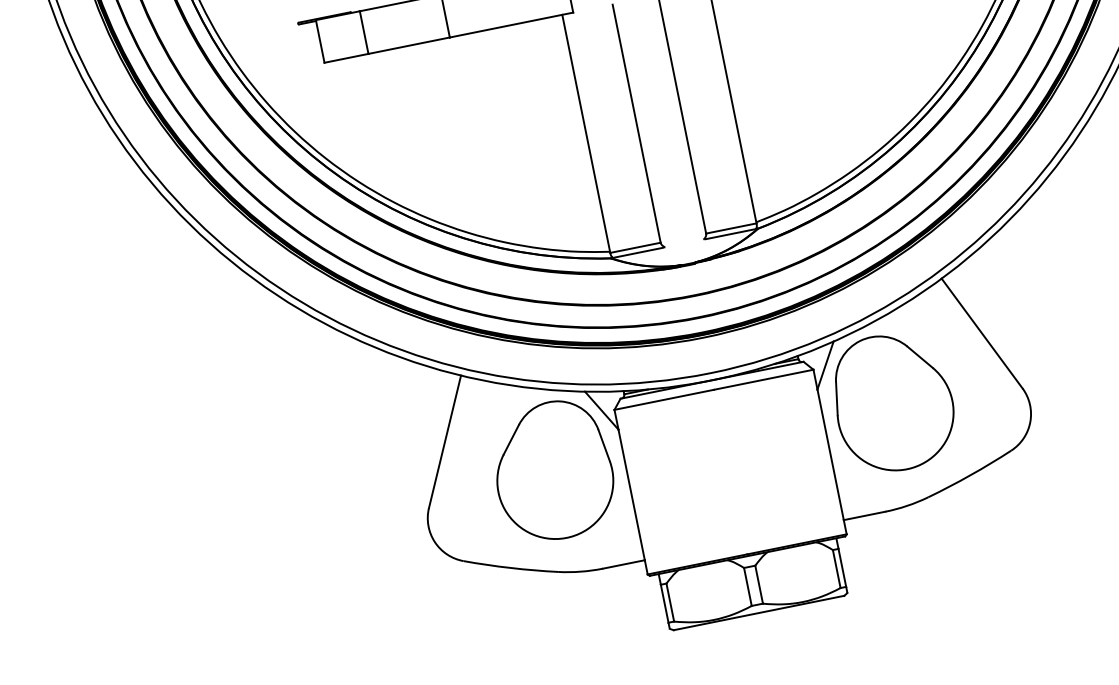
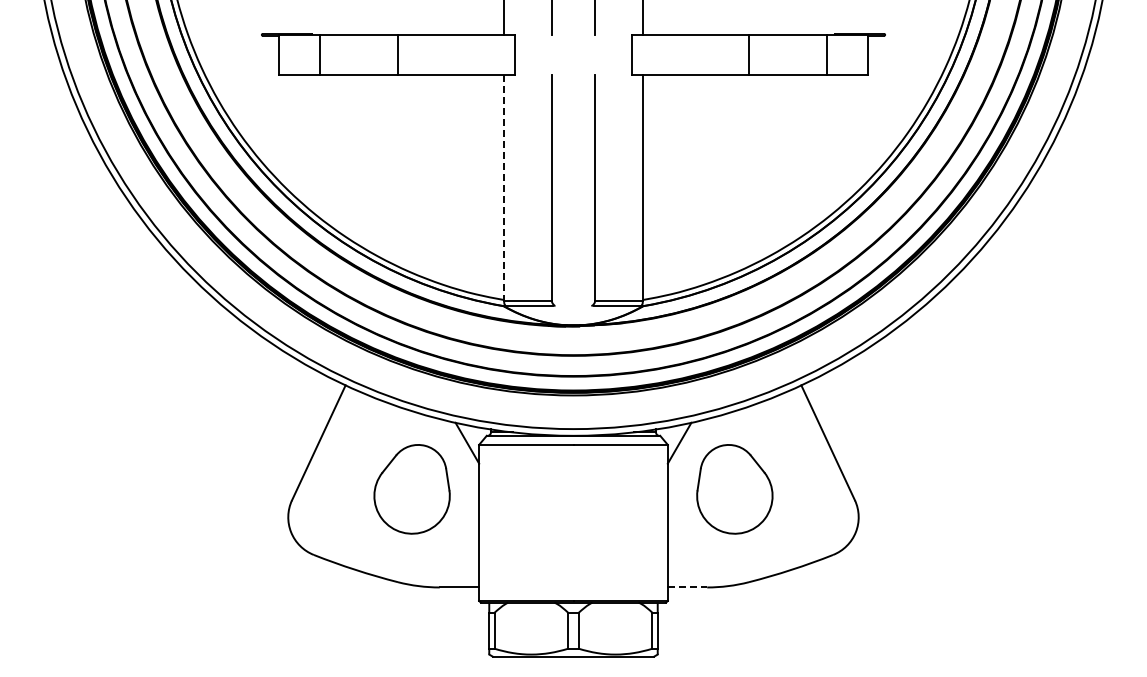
line: (586, 134) -> (504, 188), solid -> dashed
part: (893, 402) -> (734, 489), size x0.7
part: (552, 471) -> (411, 489), size x0.7
line: (864, 515) -> (687, 587), solid -> dashed

